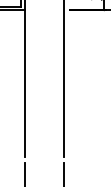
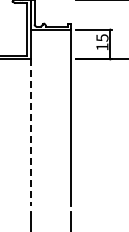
line: (24, 84) -> (30, 133), solid -> dashed

